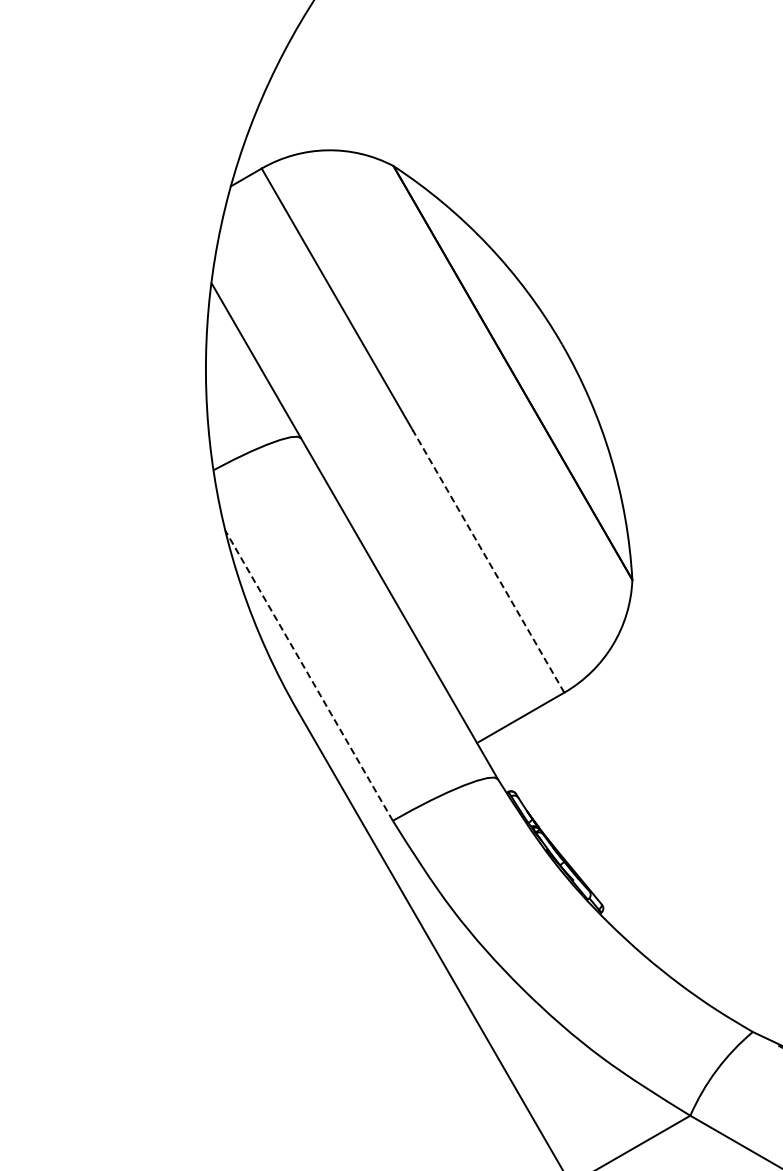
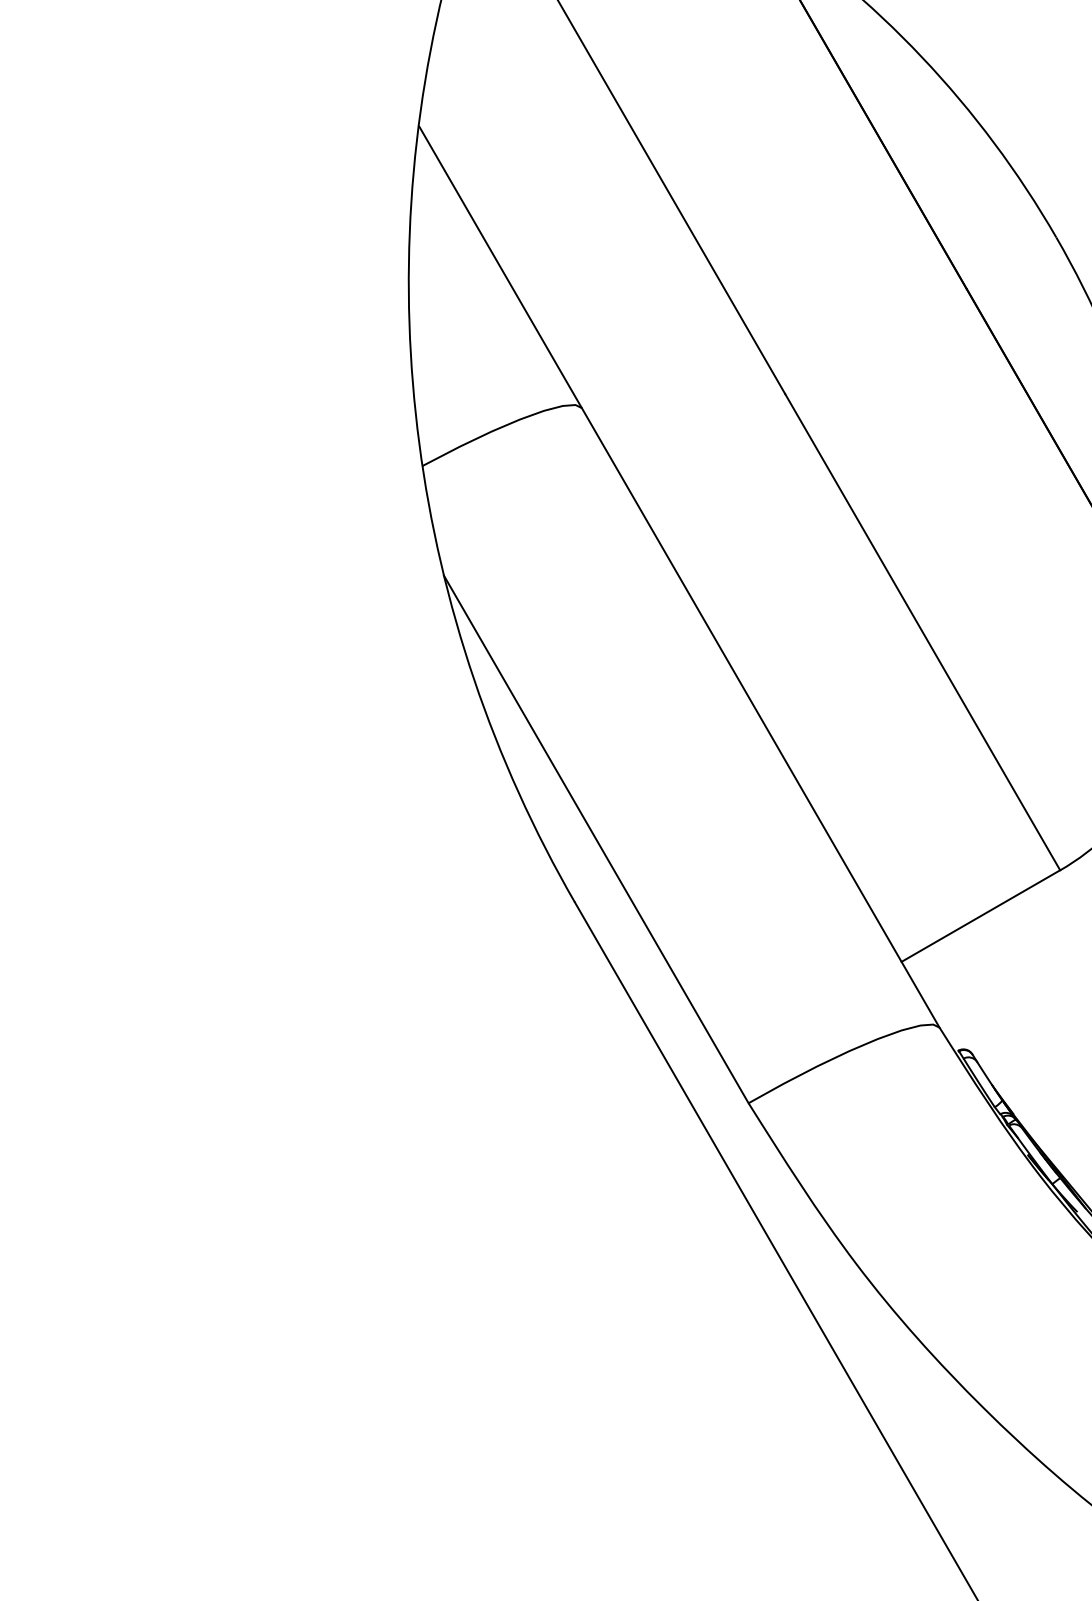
line: (488, 561) -> (922, 631), dashed -> solid
line: (309, 675) -> (597, 839), dashed -> solid

